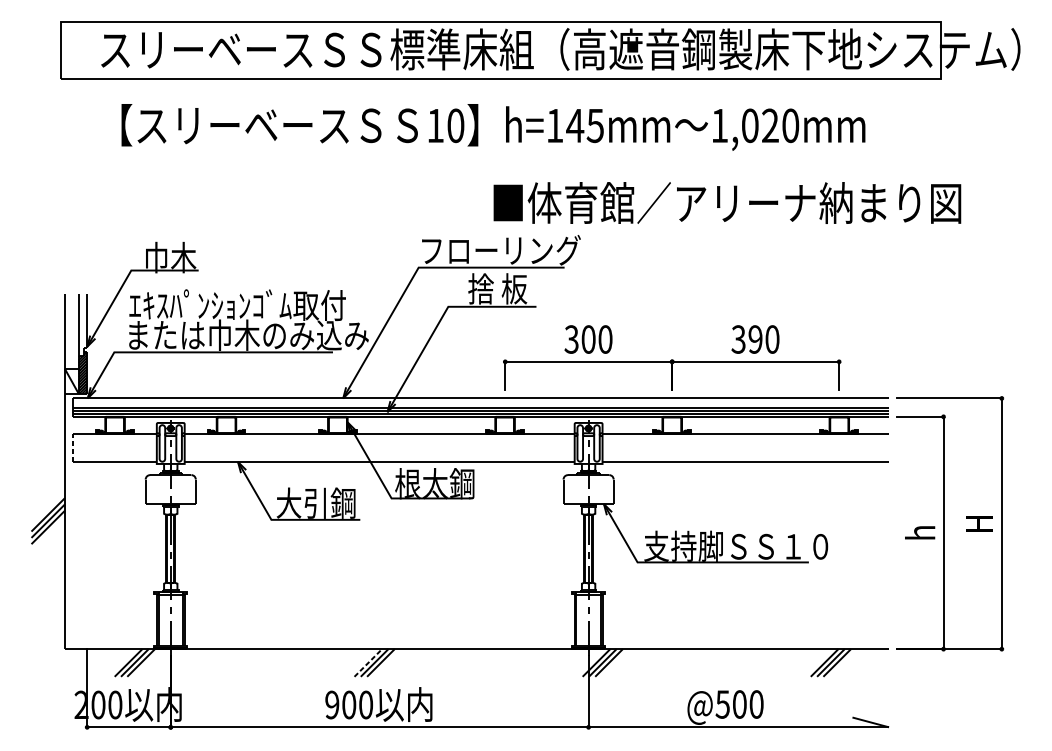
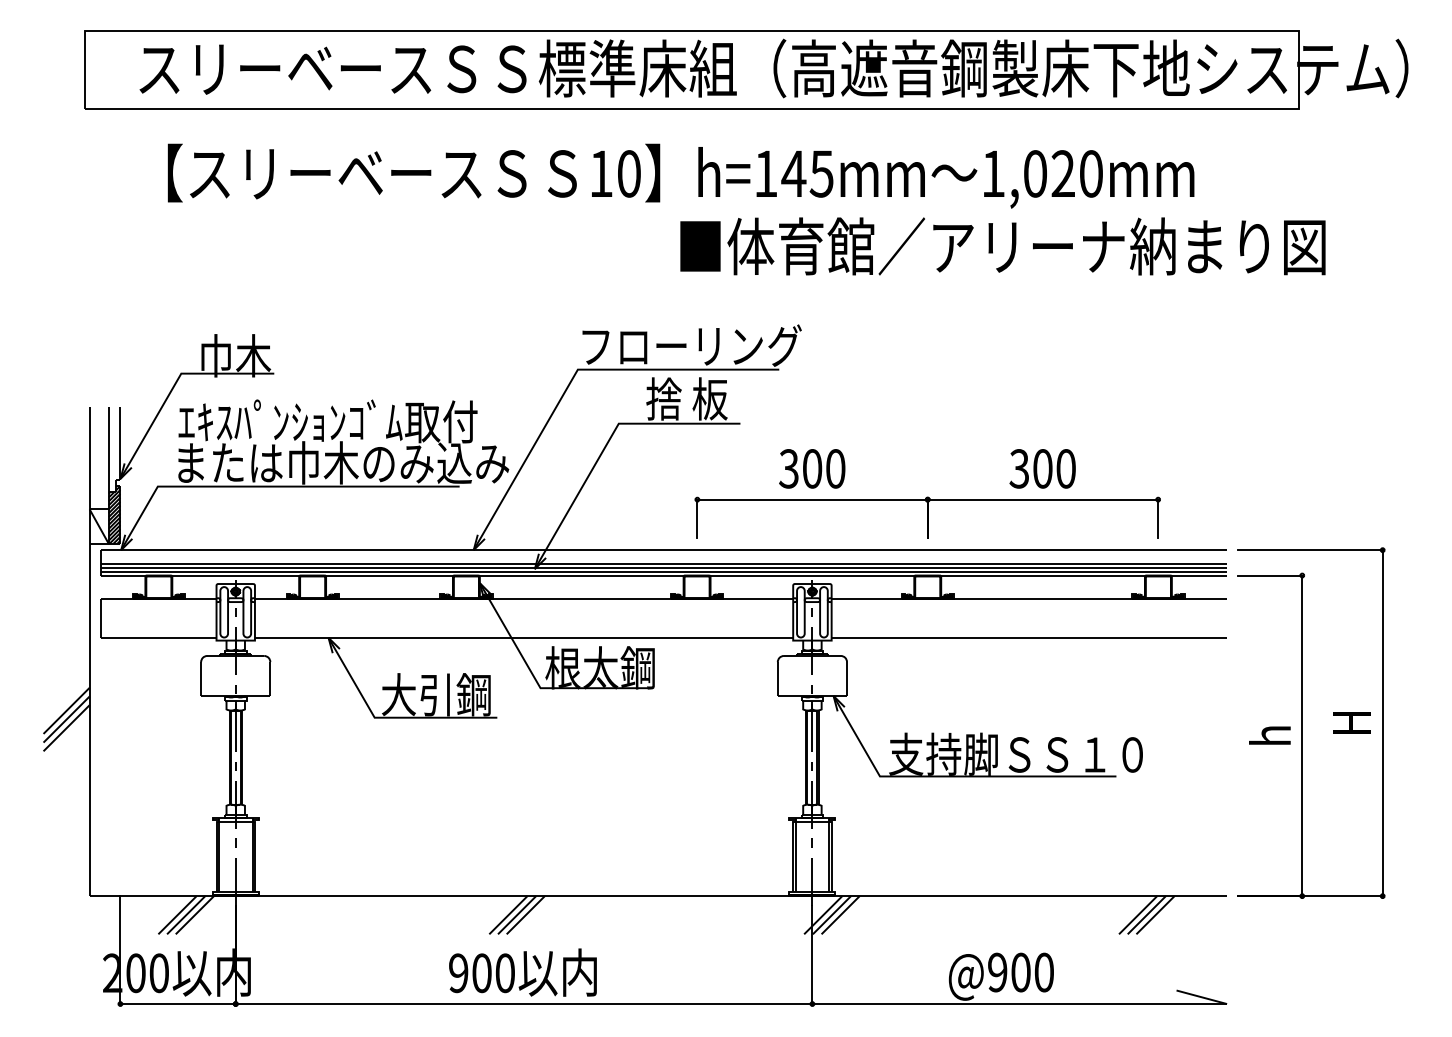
text: (727, 203) -> (1002, 246), moved
text: (755, 339) -> (1042, 468), 390 -> 300
line: (73, 447) -> (101, 618), dashed -> solid
line: (368, 663) -> (508, 915), dashed -> solid
text: (722, 704) -> (997, 972), @500 -> @900

